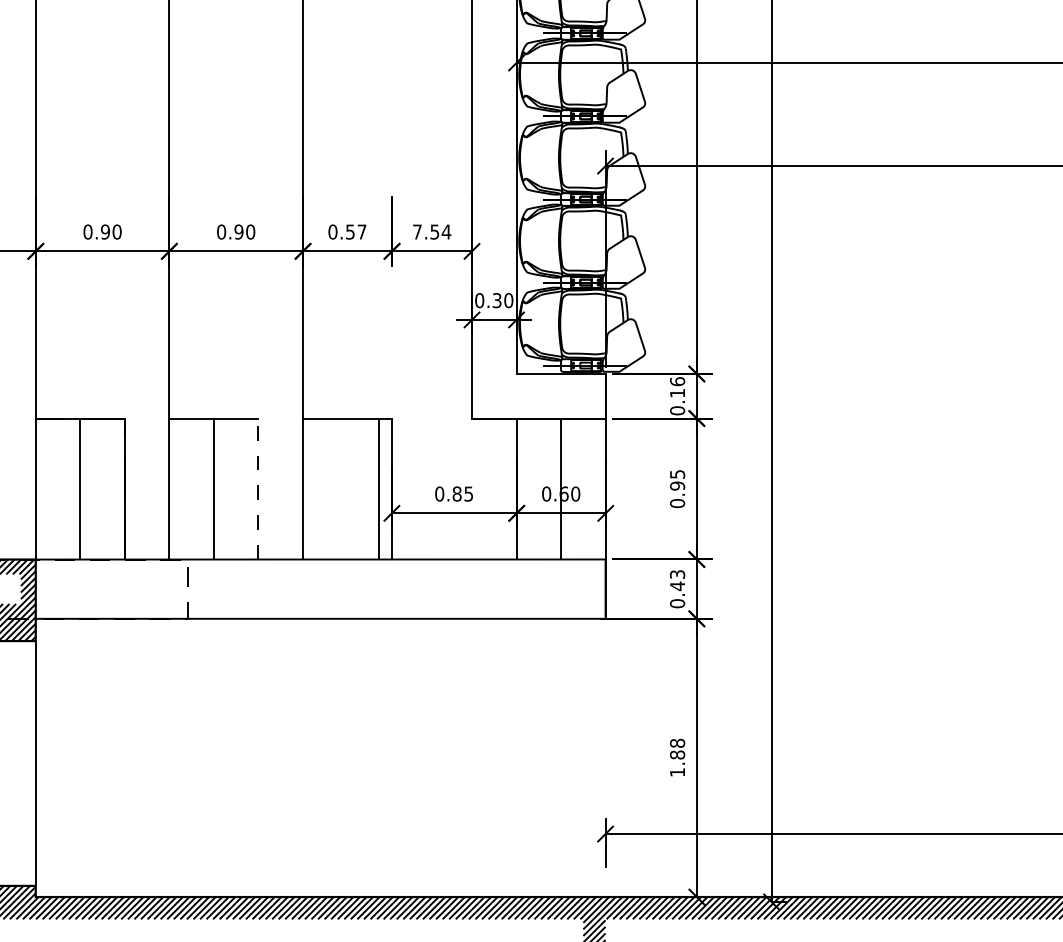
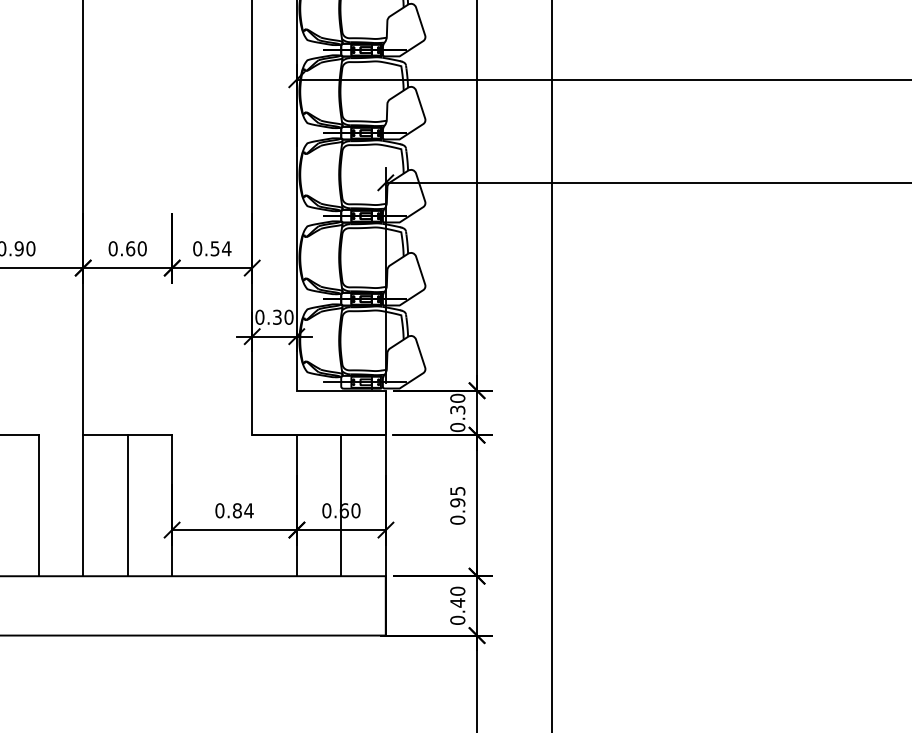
text: (356, 231) -> (136, 248), 0.57 -> 0.60
text: (416, 231) -> (196, 248), 7.54 -> 0.54
text: (677, 387) -> (457, 404), 0.16 -> 0.30
line: (258, 488) -> (38, 505), dashed -> solid
line: (379, 488) -> (127, 505), moved
text: (468, 493) -> (248, 510), 0.85 -> 0.84
text: (677, 574) -> (457, 591), 0.43 -> 0.40

